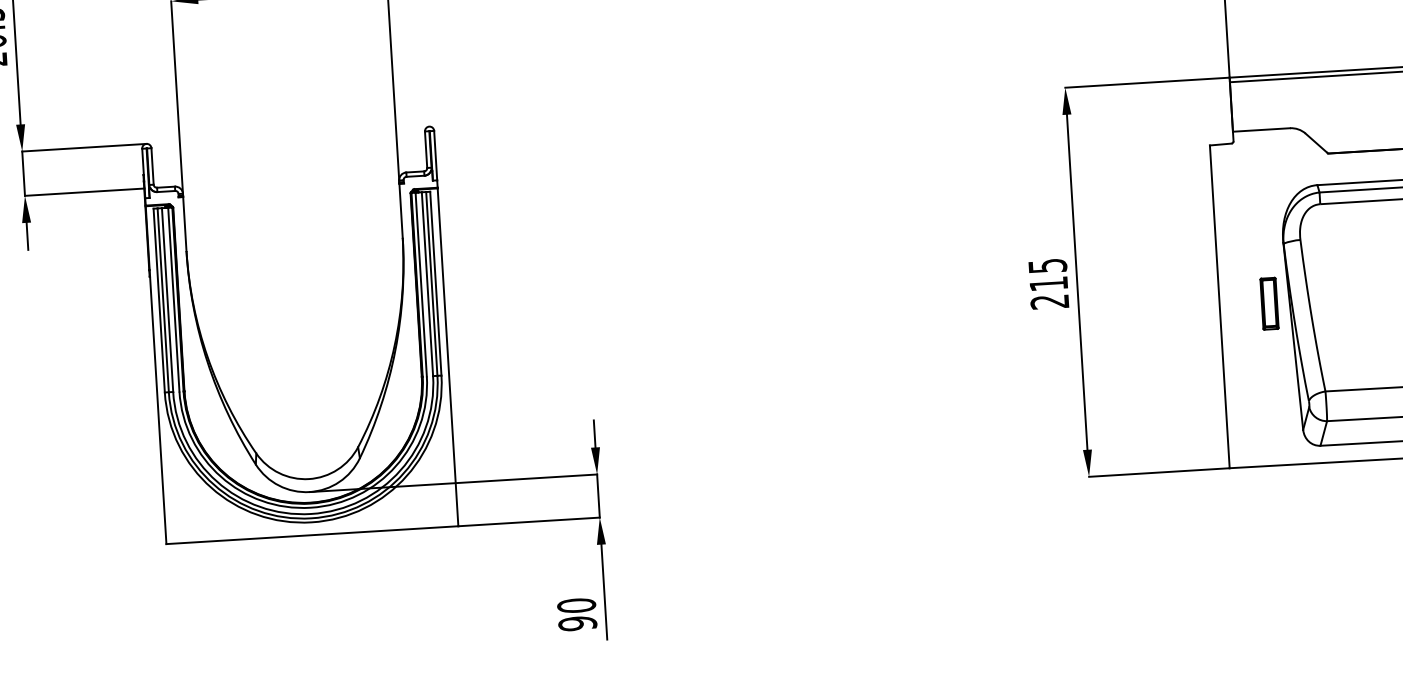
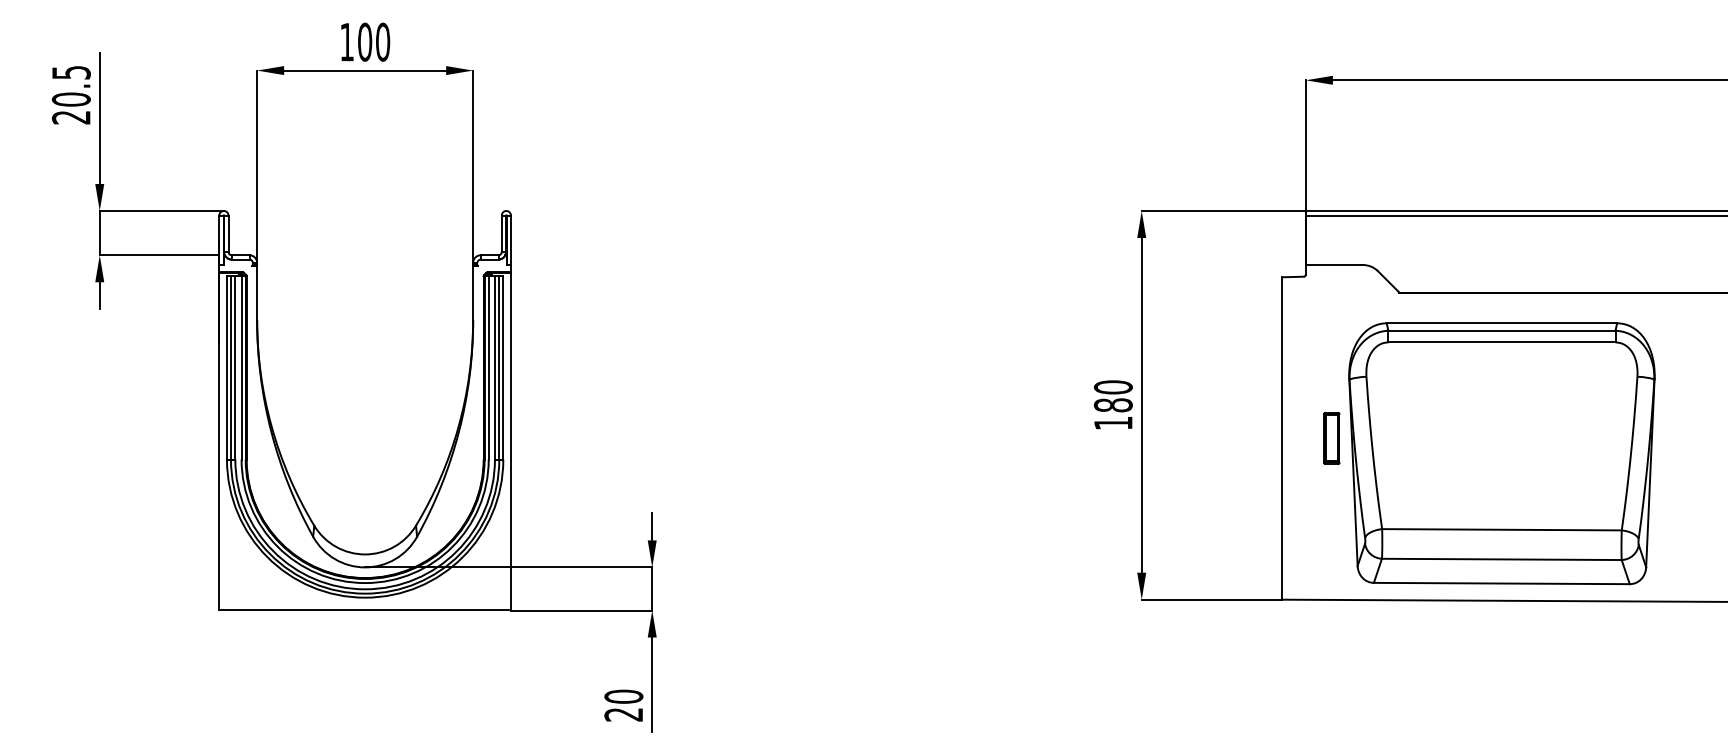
text: (1047, 284) -> (1112, 405), 215 -> 180
text: (577, 623) -> (623, 714), 90 -> 20

